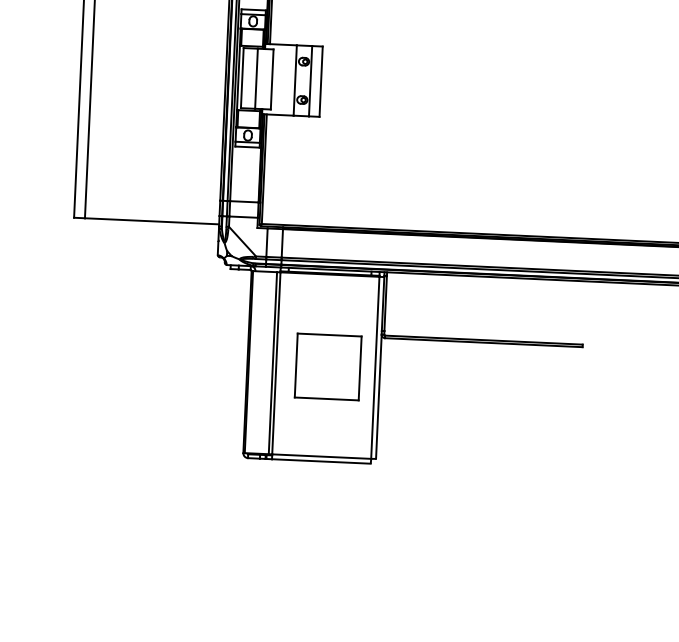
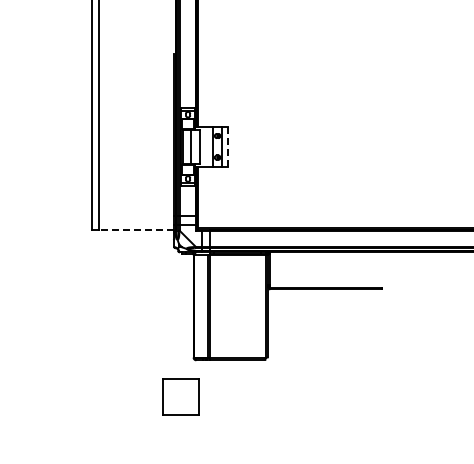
line: (320, 81) -> (227, 146), solid -> dashed
line: (152, 221) -> (136, 229), solid -> dashed
part: (327, 365) -> (180, 396), moved

